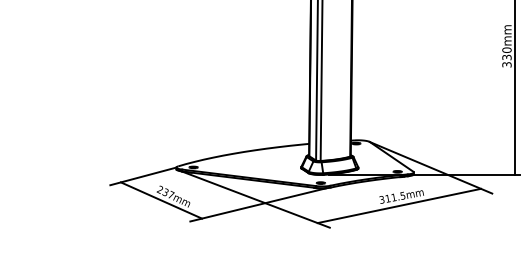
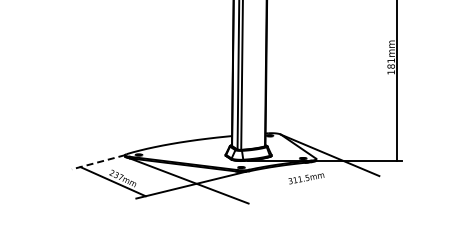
text: (506, 57) -> (390, 66), 330mm -> 181mm
line: (143, 176) -> (98, 162), solid -> dashed
line: (399, 205) -> (304, 185), removed

